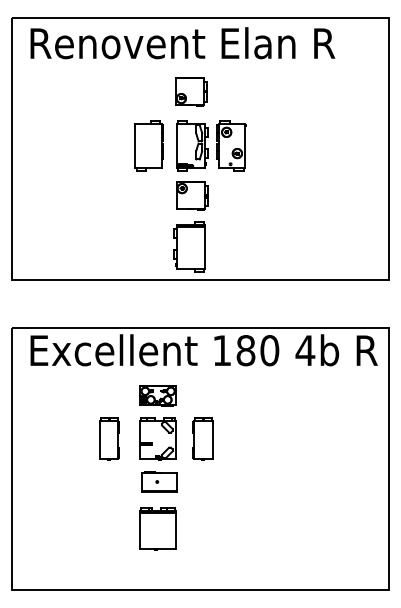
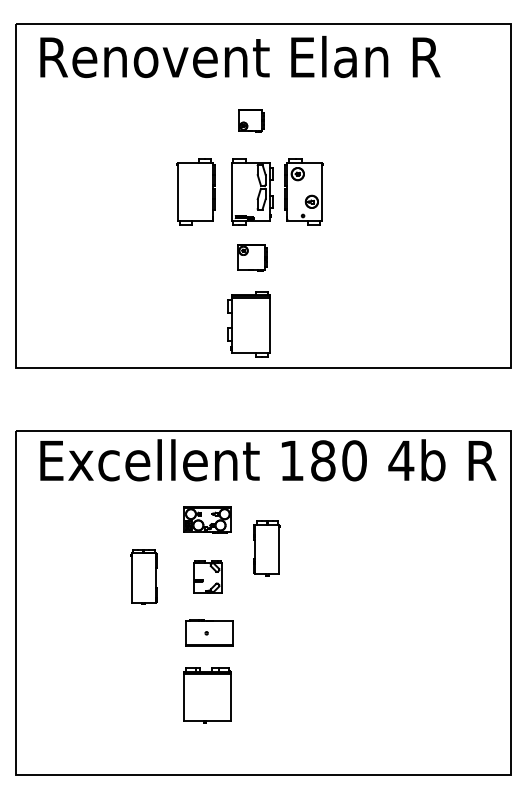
part: (191, 91) -> (251, 120), size x0.6
part: (192, 195) -> (252, 256), size x0.7
part: (157, 438) -> (207, 576), size x0.6
part: (202, 438) -> (266, 547), moved

